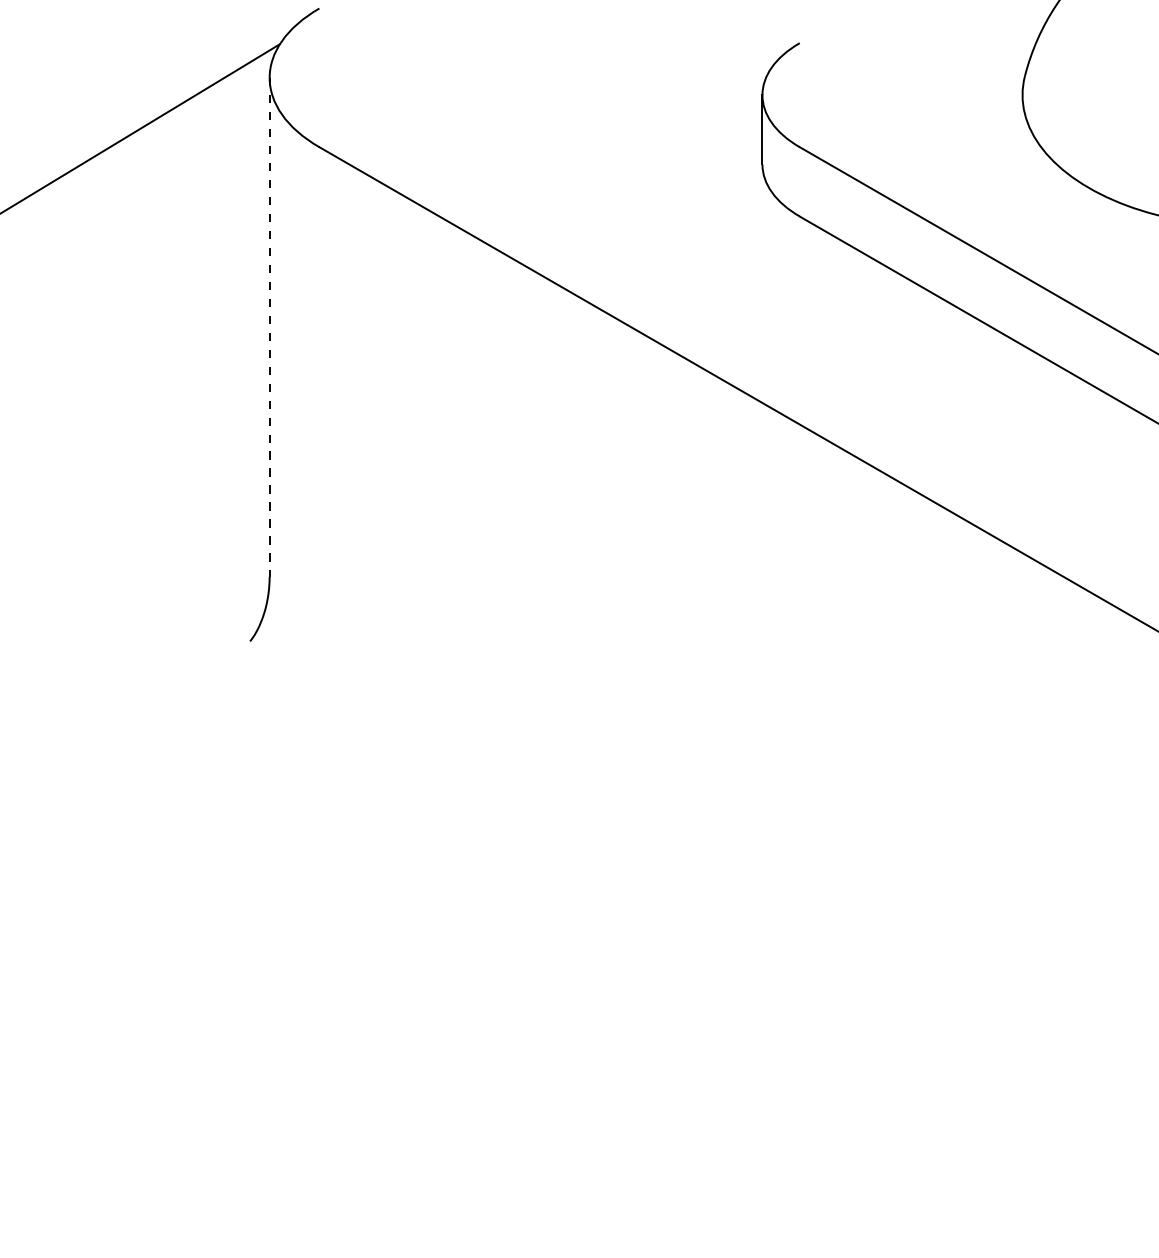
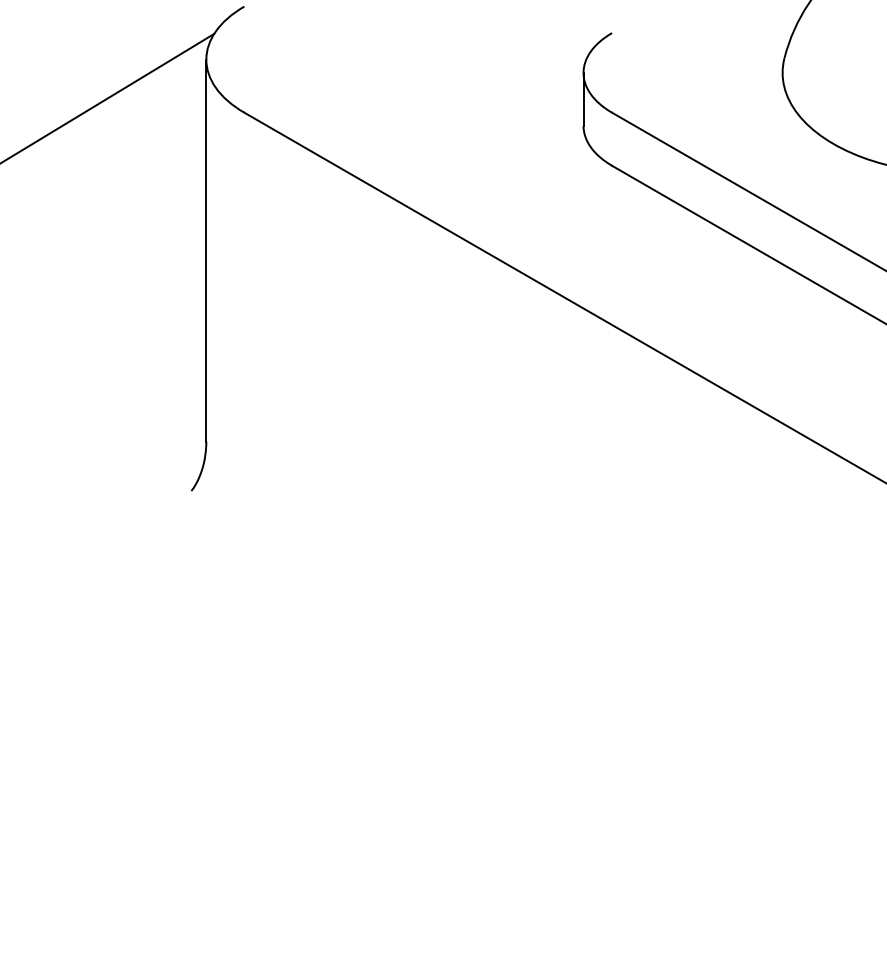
line: (269, 327) -> (206, 250), dashed -> solid

